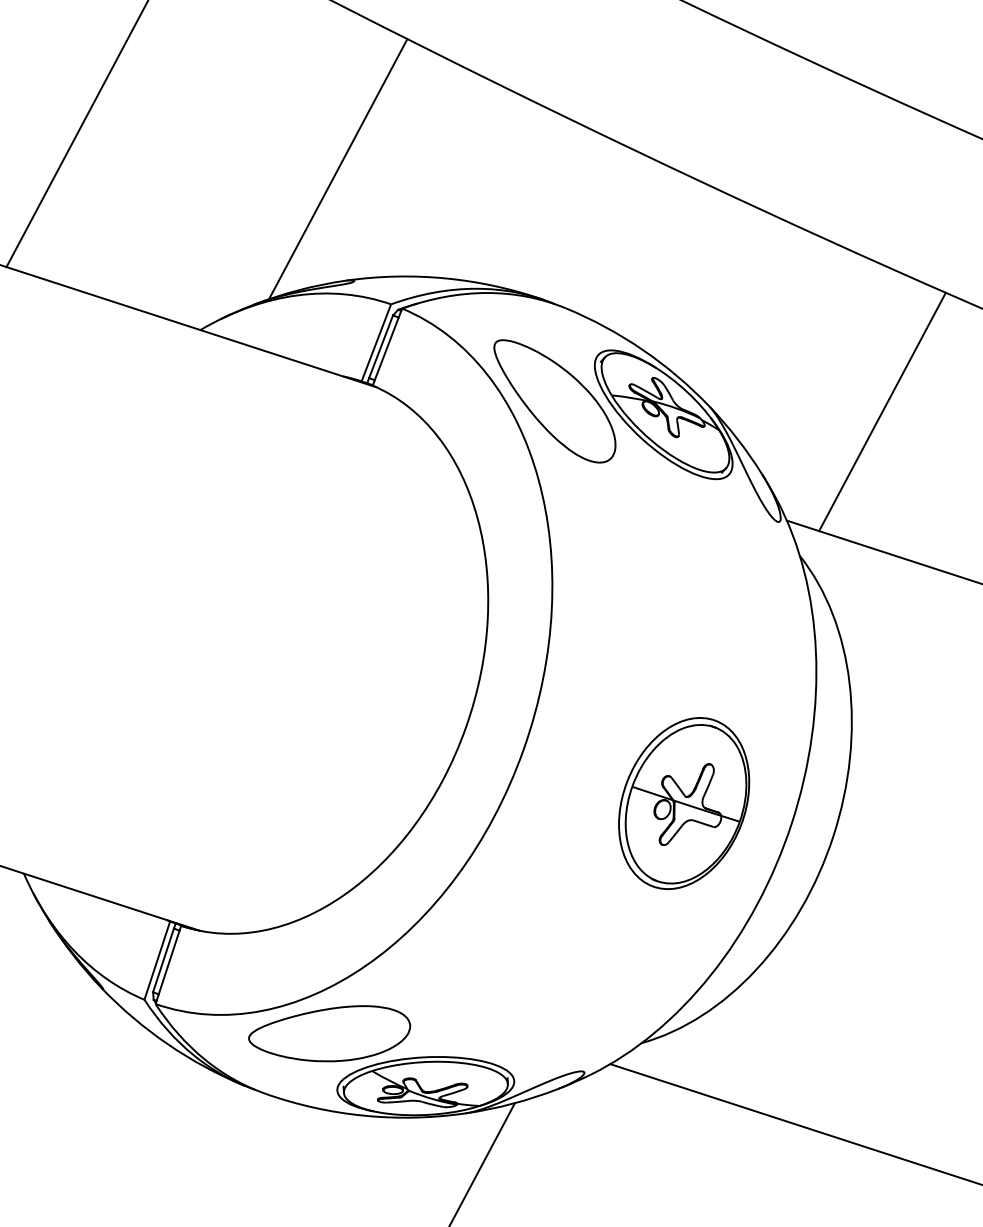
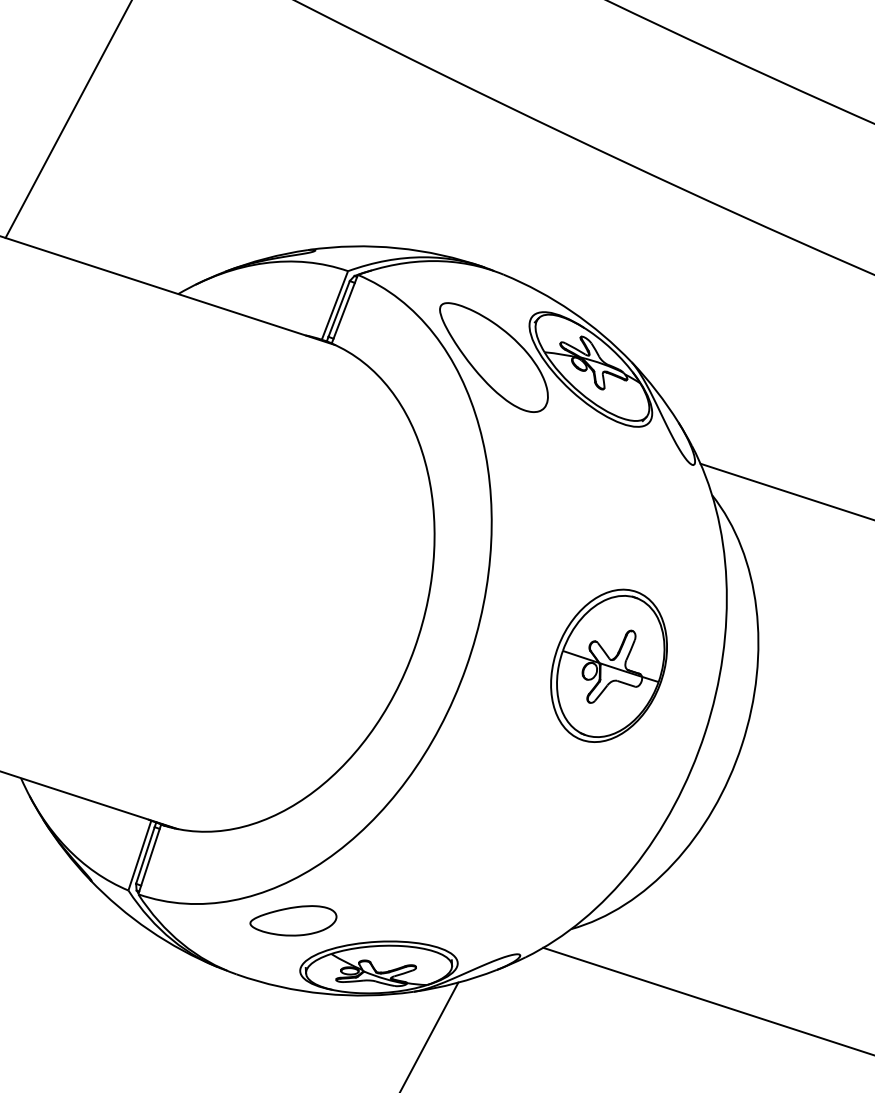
line: (338, 169) -> (301, 151), removed
line: (882, 411) -> (785, 366), removed
part: (684, 803) -> (609, 665), moved
part: (329, 1033) -> (293, 920), size x0.6

